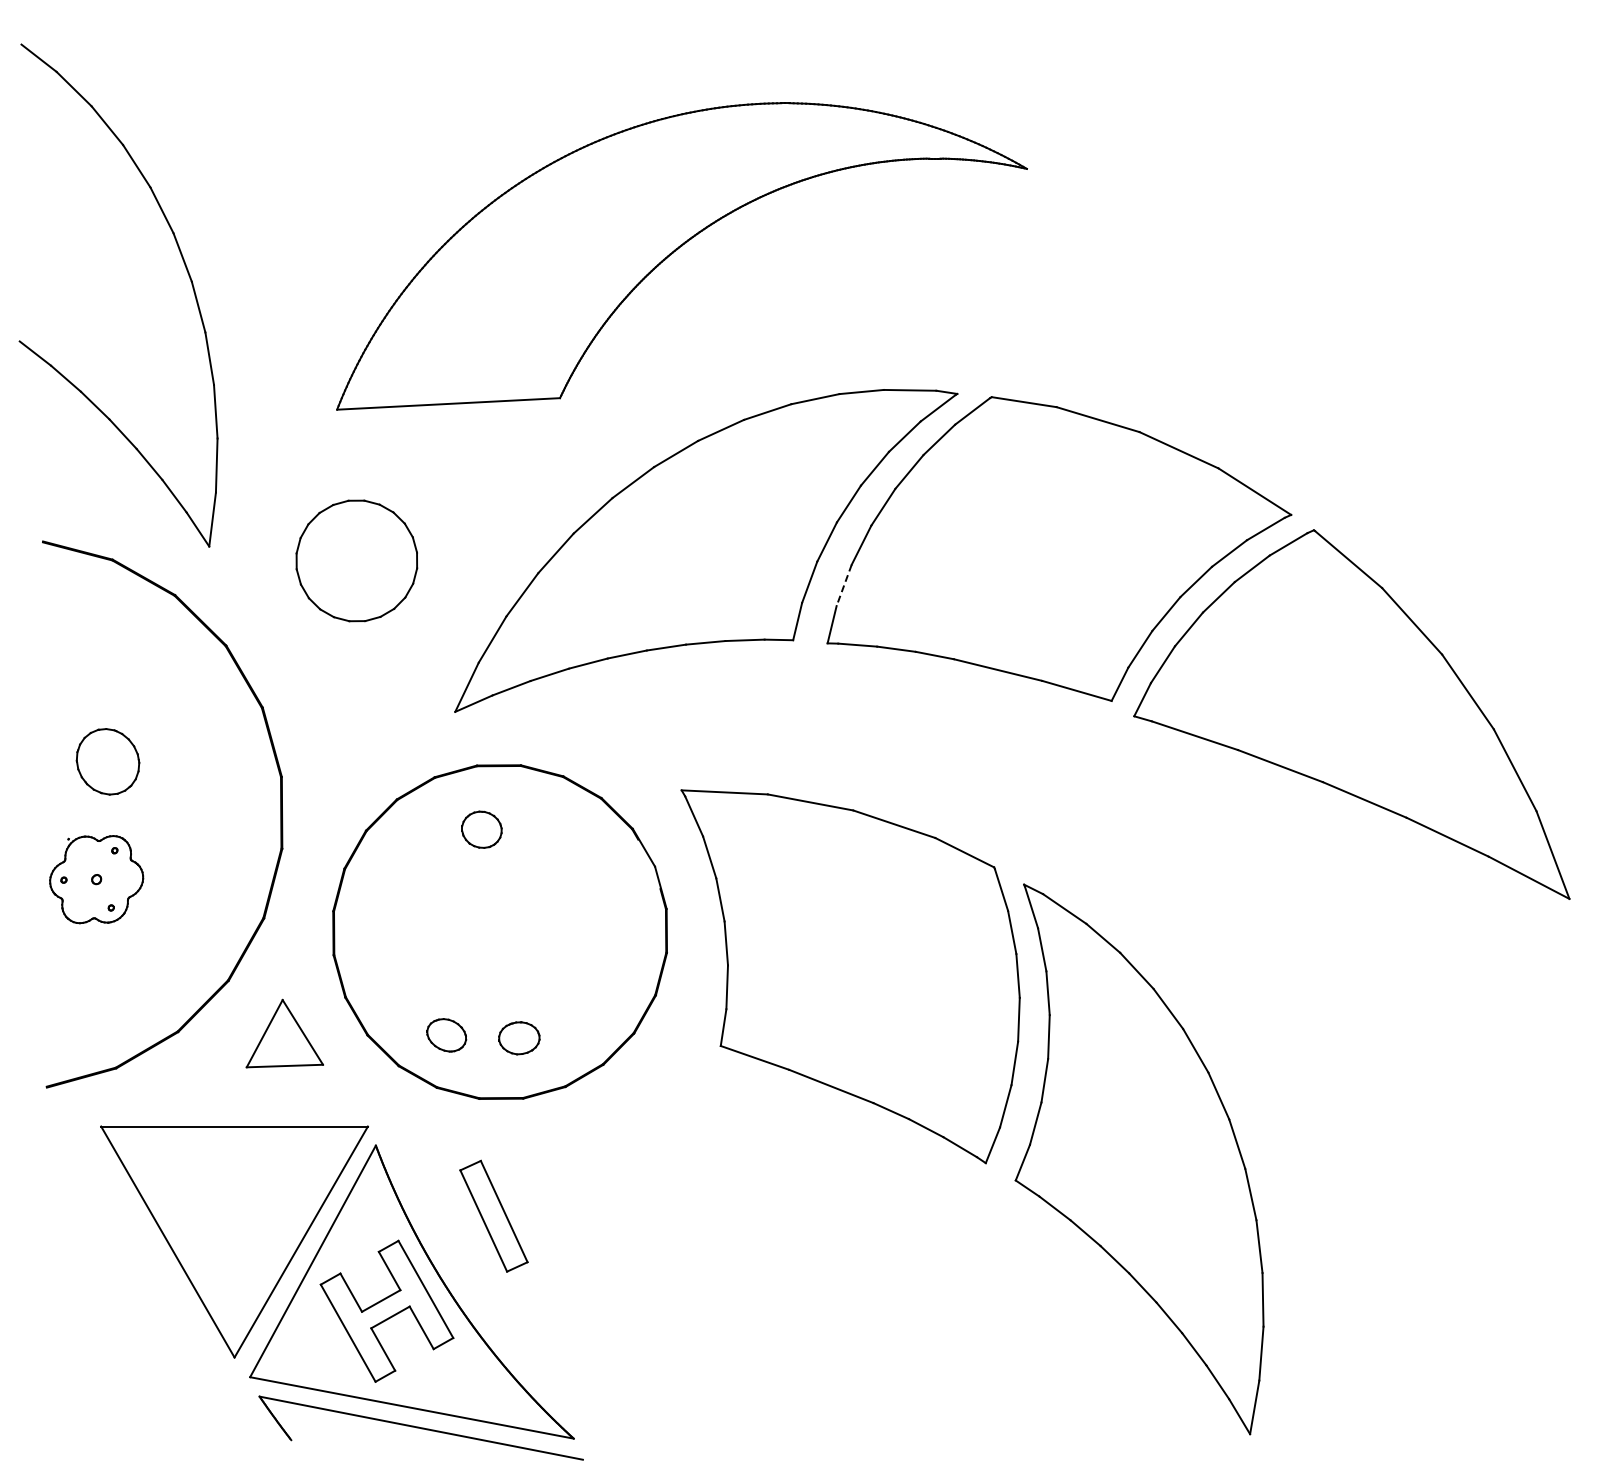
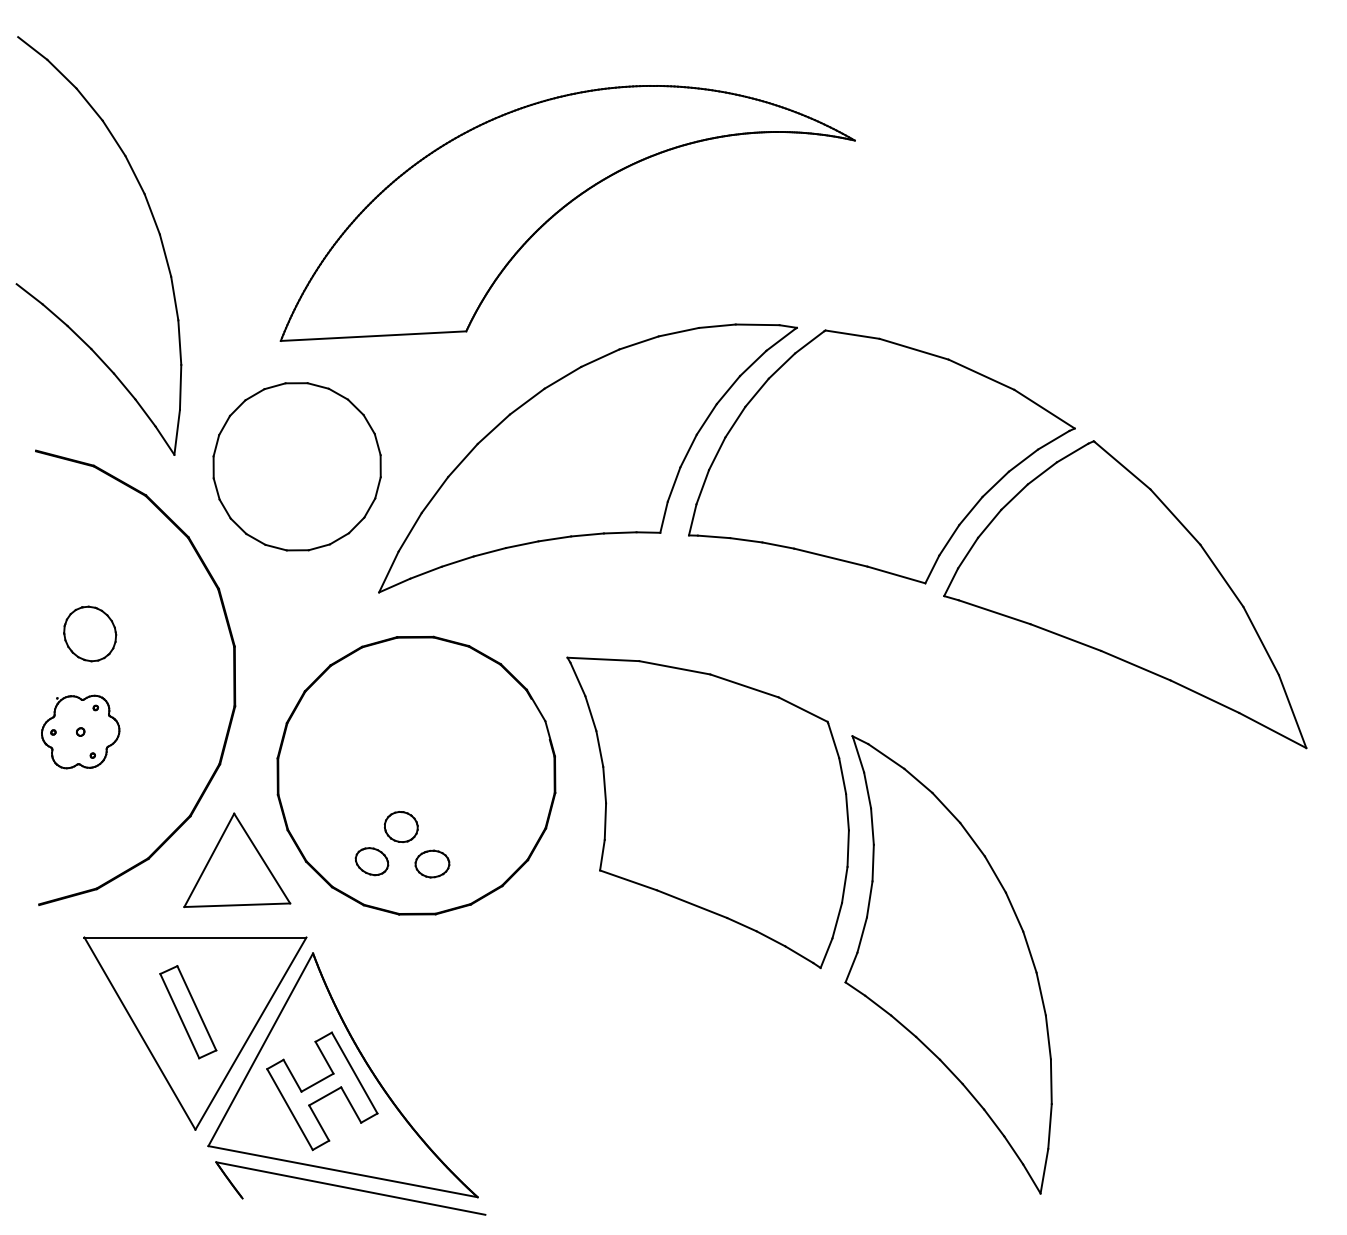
part: (356, 560) -> (296, 466), size x1.67
line: (844, 585) -> (703, 487), dashed -> solid
part: (481, 829) -> (400, 826), moved
part: (284, 1033) -> (237, 860), size x1.67
part: (493, 1215) -> (187, 1011), moved

